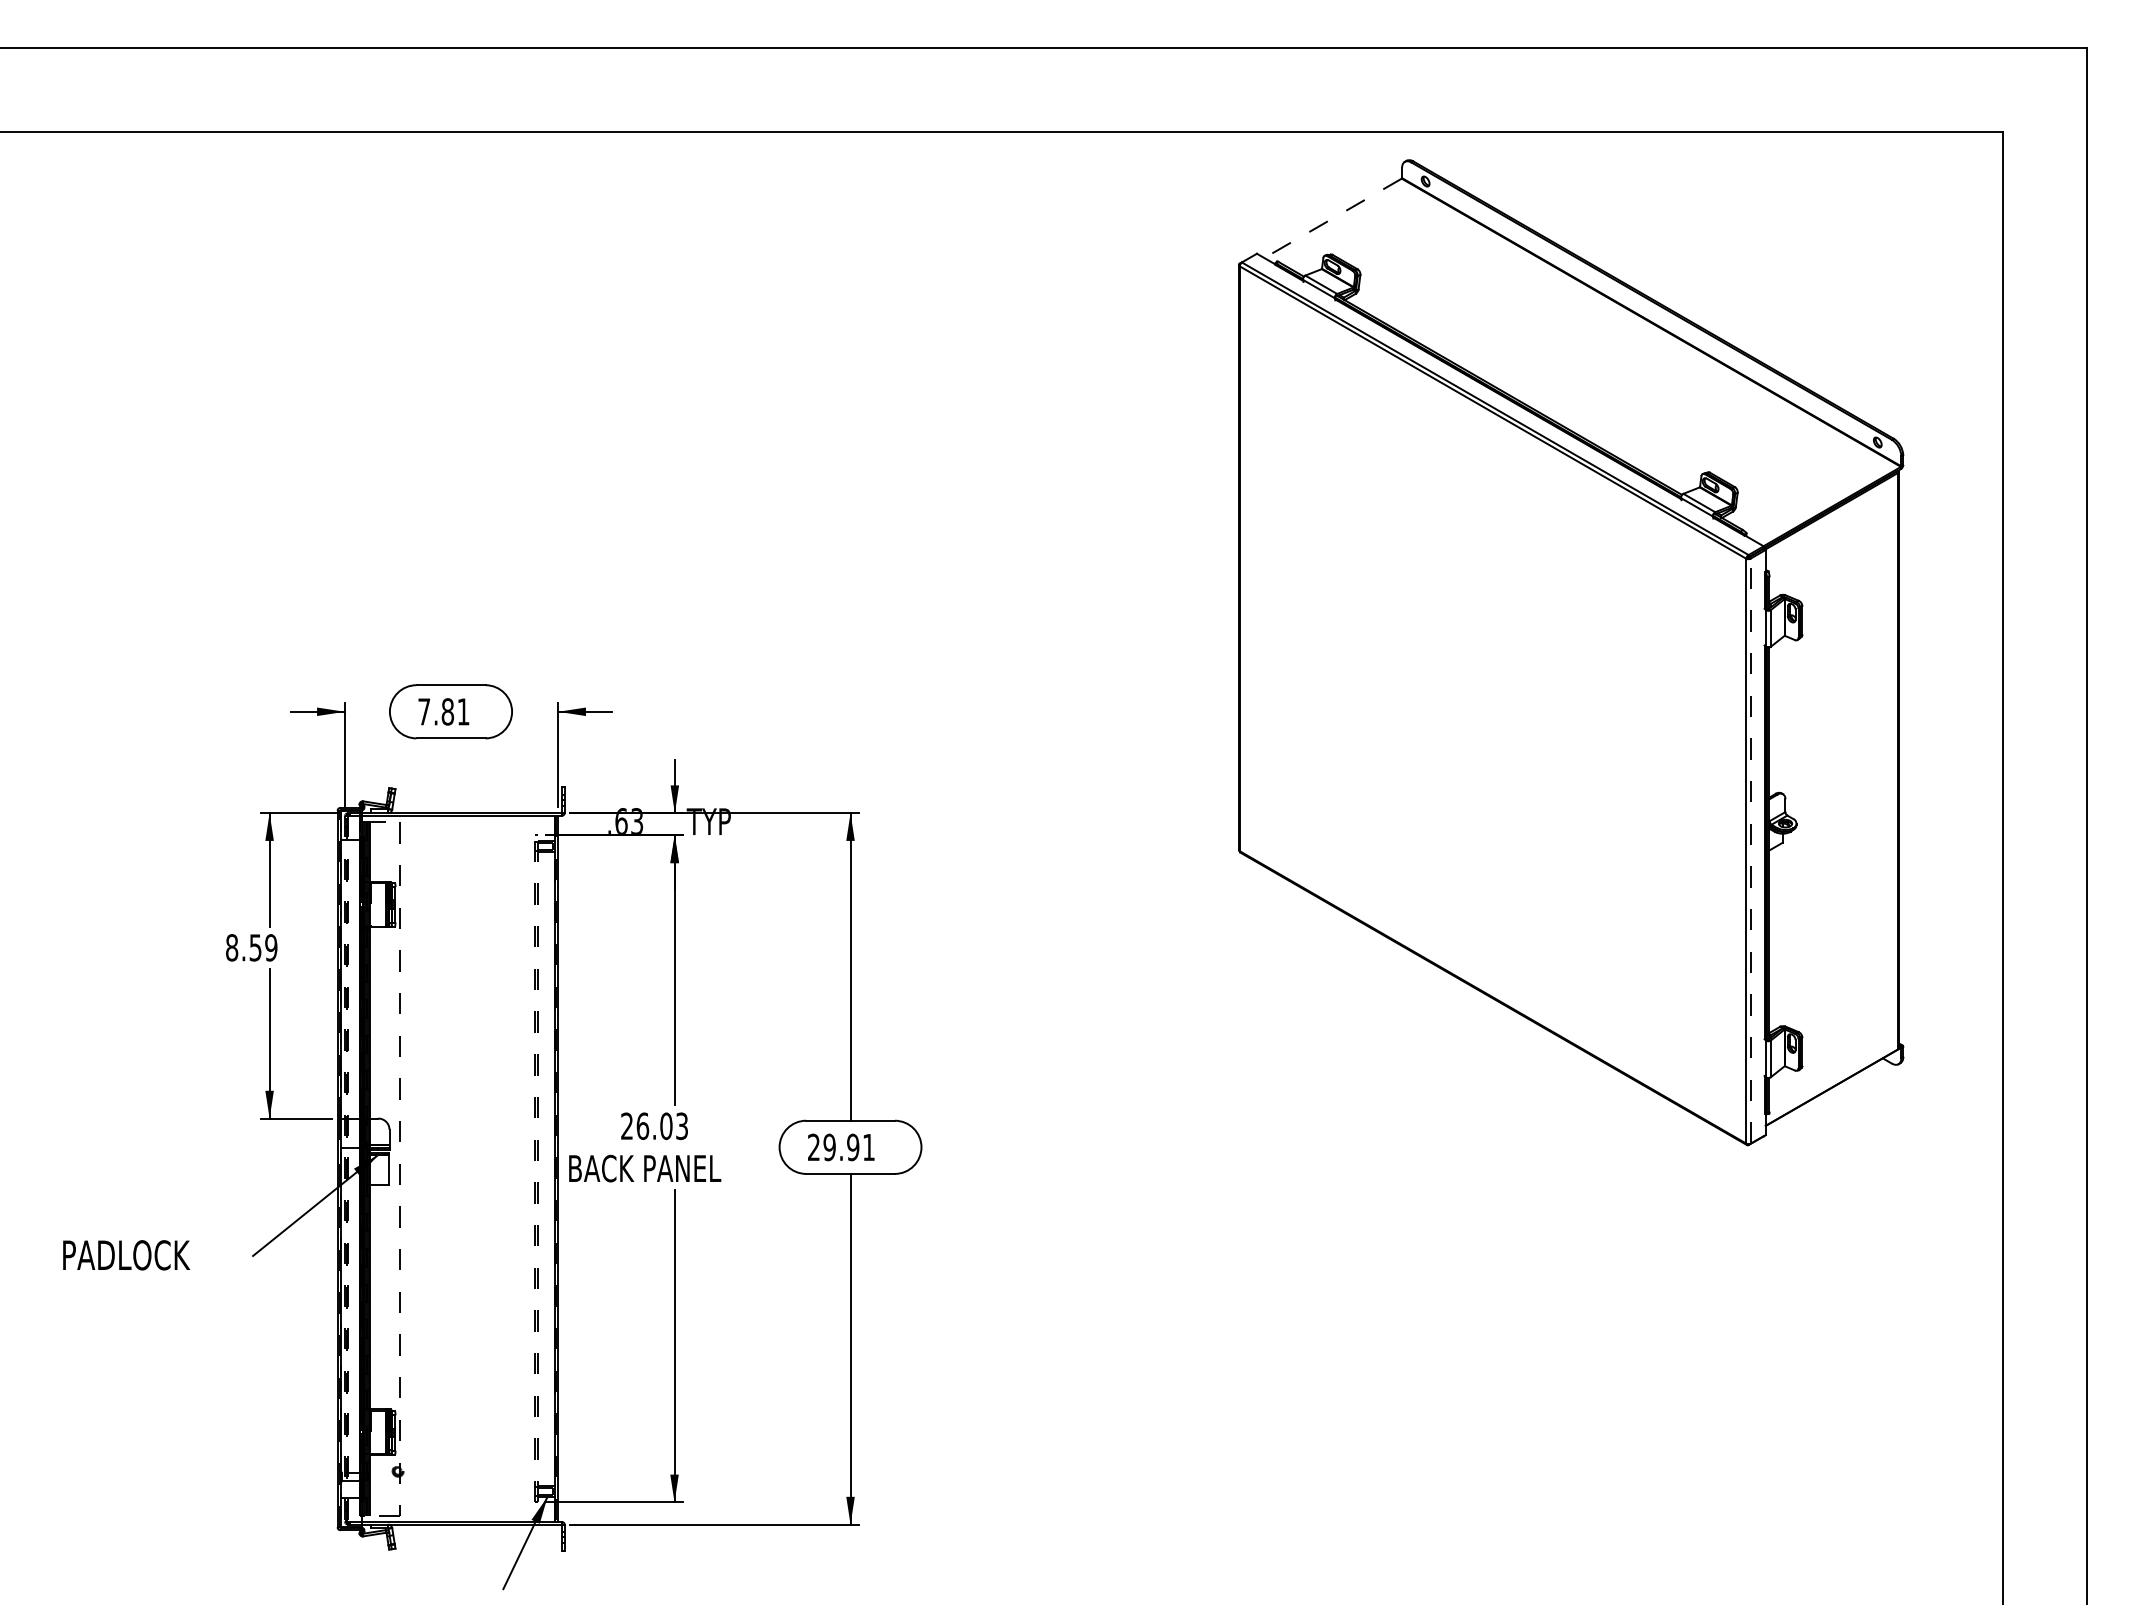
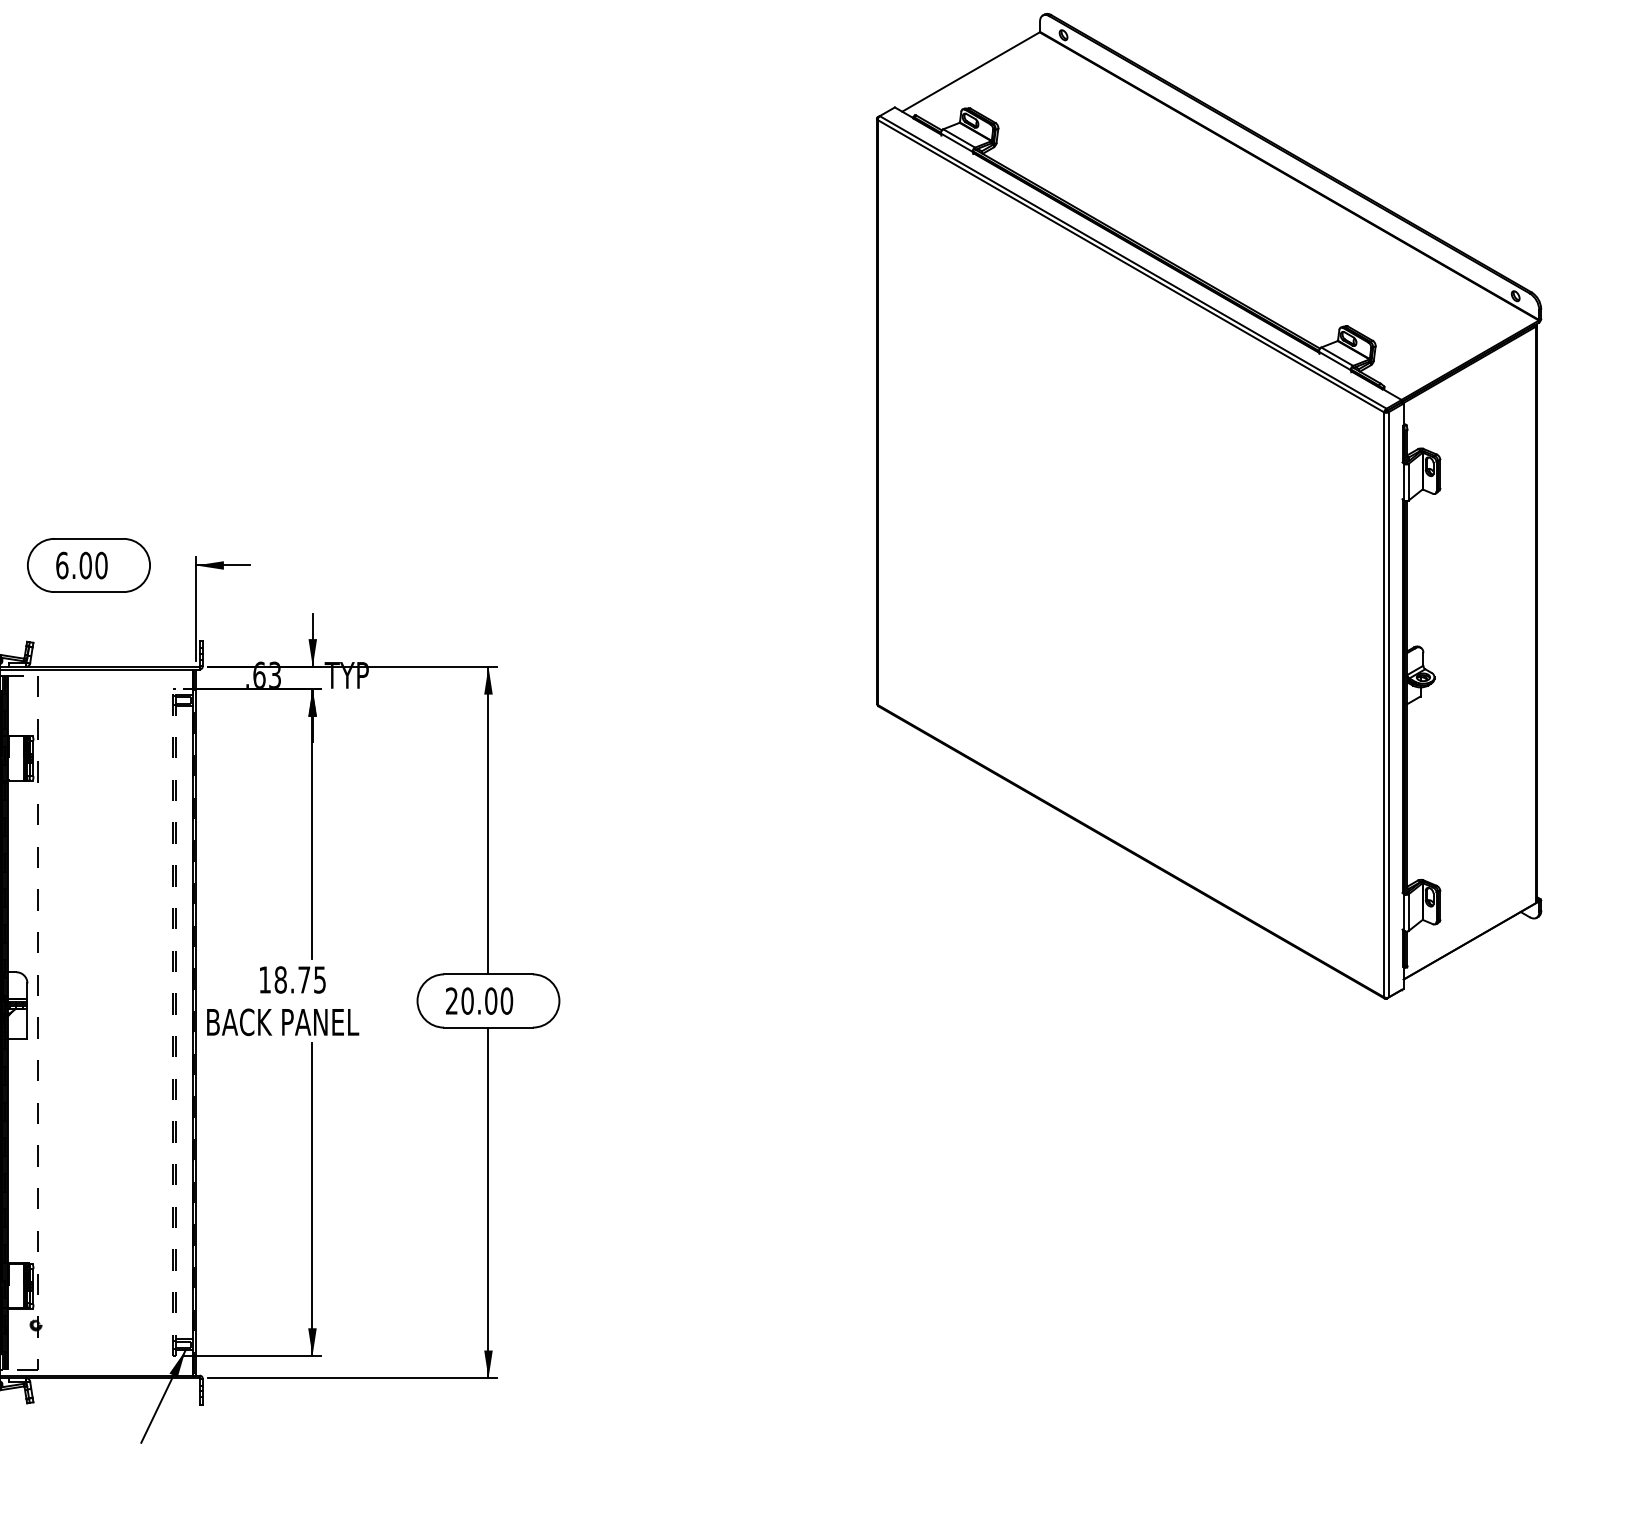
line: (1332, 218) -> (970, 72), dashed -> solid
text: (443, 711) -> (81, 565), 7.81 -> 6.00
line: (1750, 851) -> (1388, 705), dashed -> solid
text: (654, 1126) -> (292, 980), 26.03 -> 18.75
text: (849, 1147) -> (487, 1001), 29.91 -> 20.00

